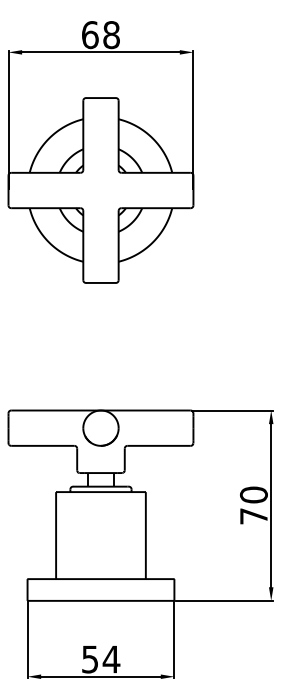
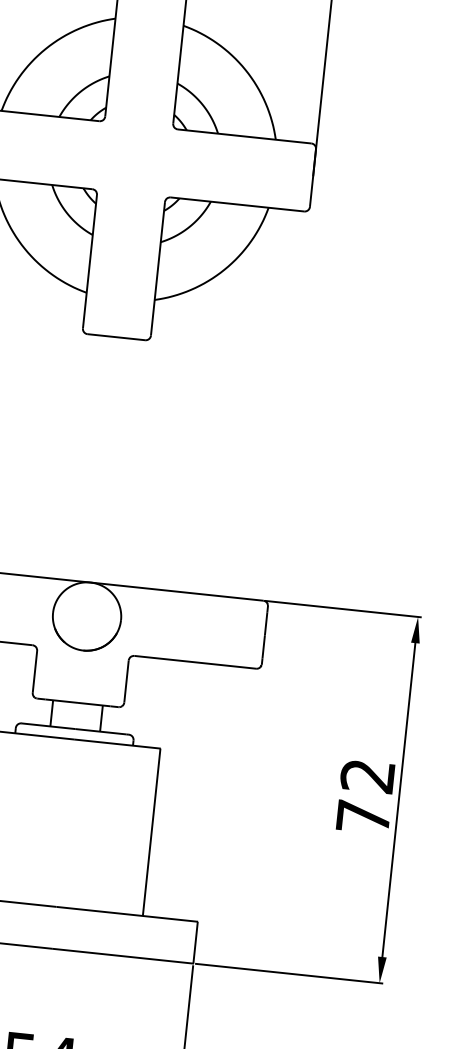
text: (253, 494) -> (367, 774), 70 -> 72

